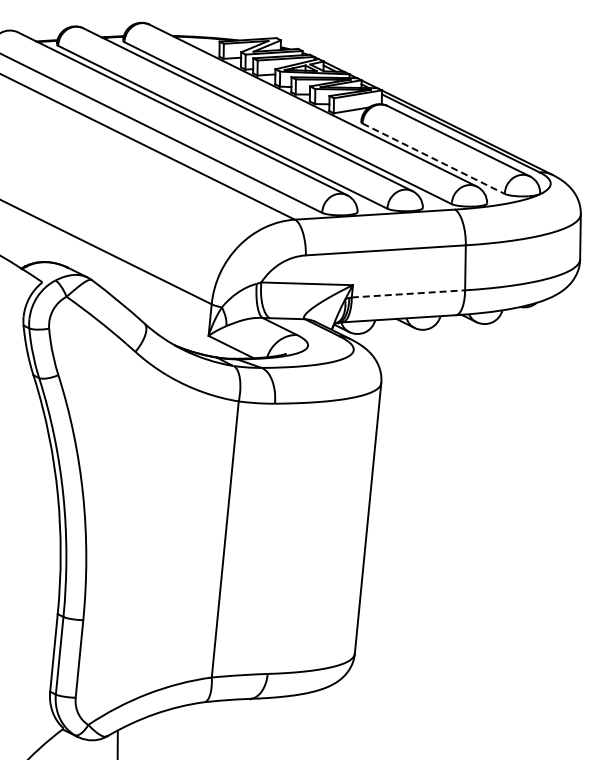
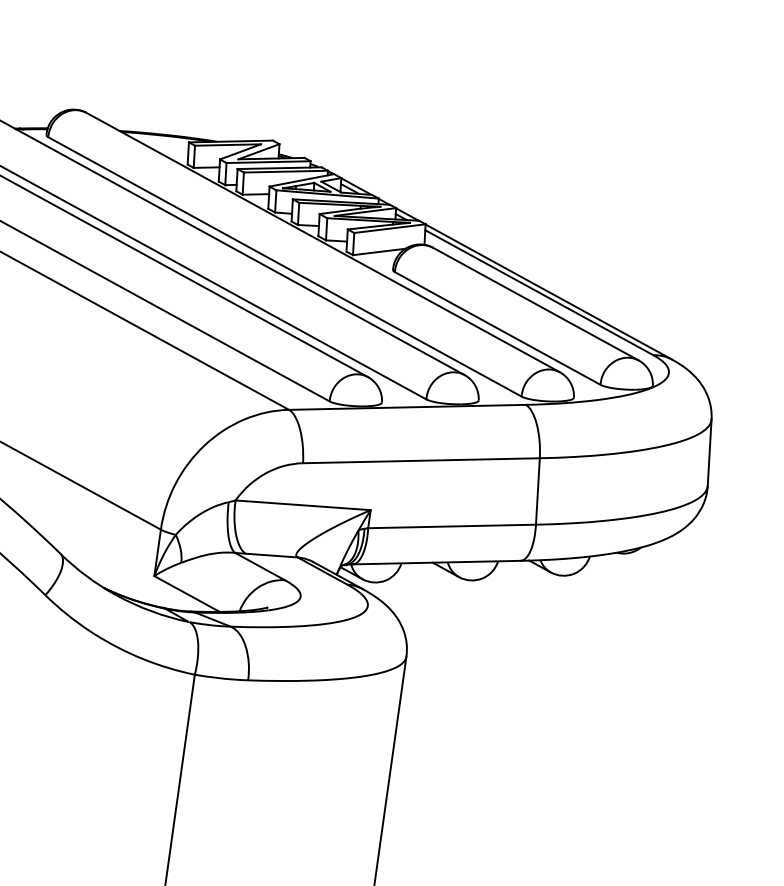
line: (434, 159) -> (498, 329), dashed -> solid
line: (408, 293) -> (452, 525), dashed -> solid

